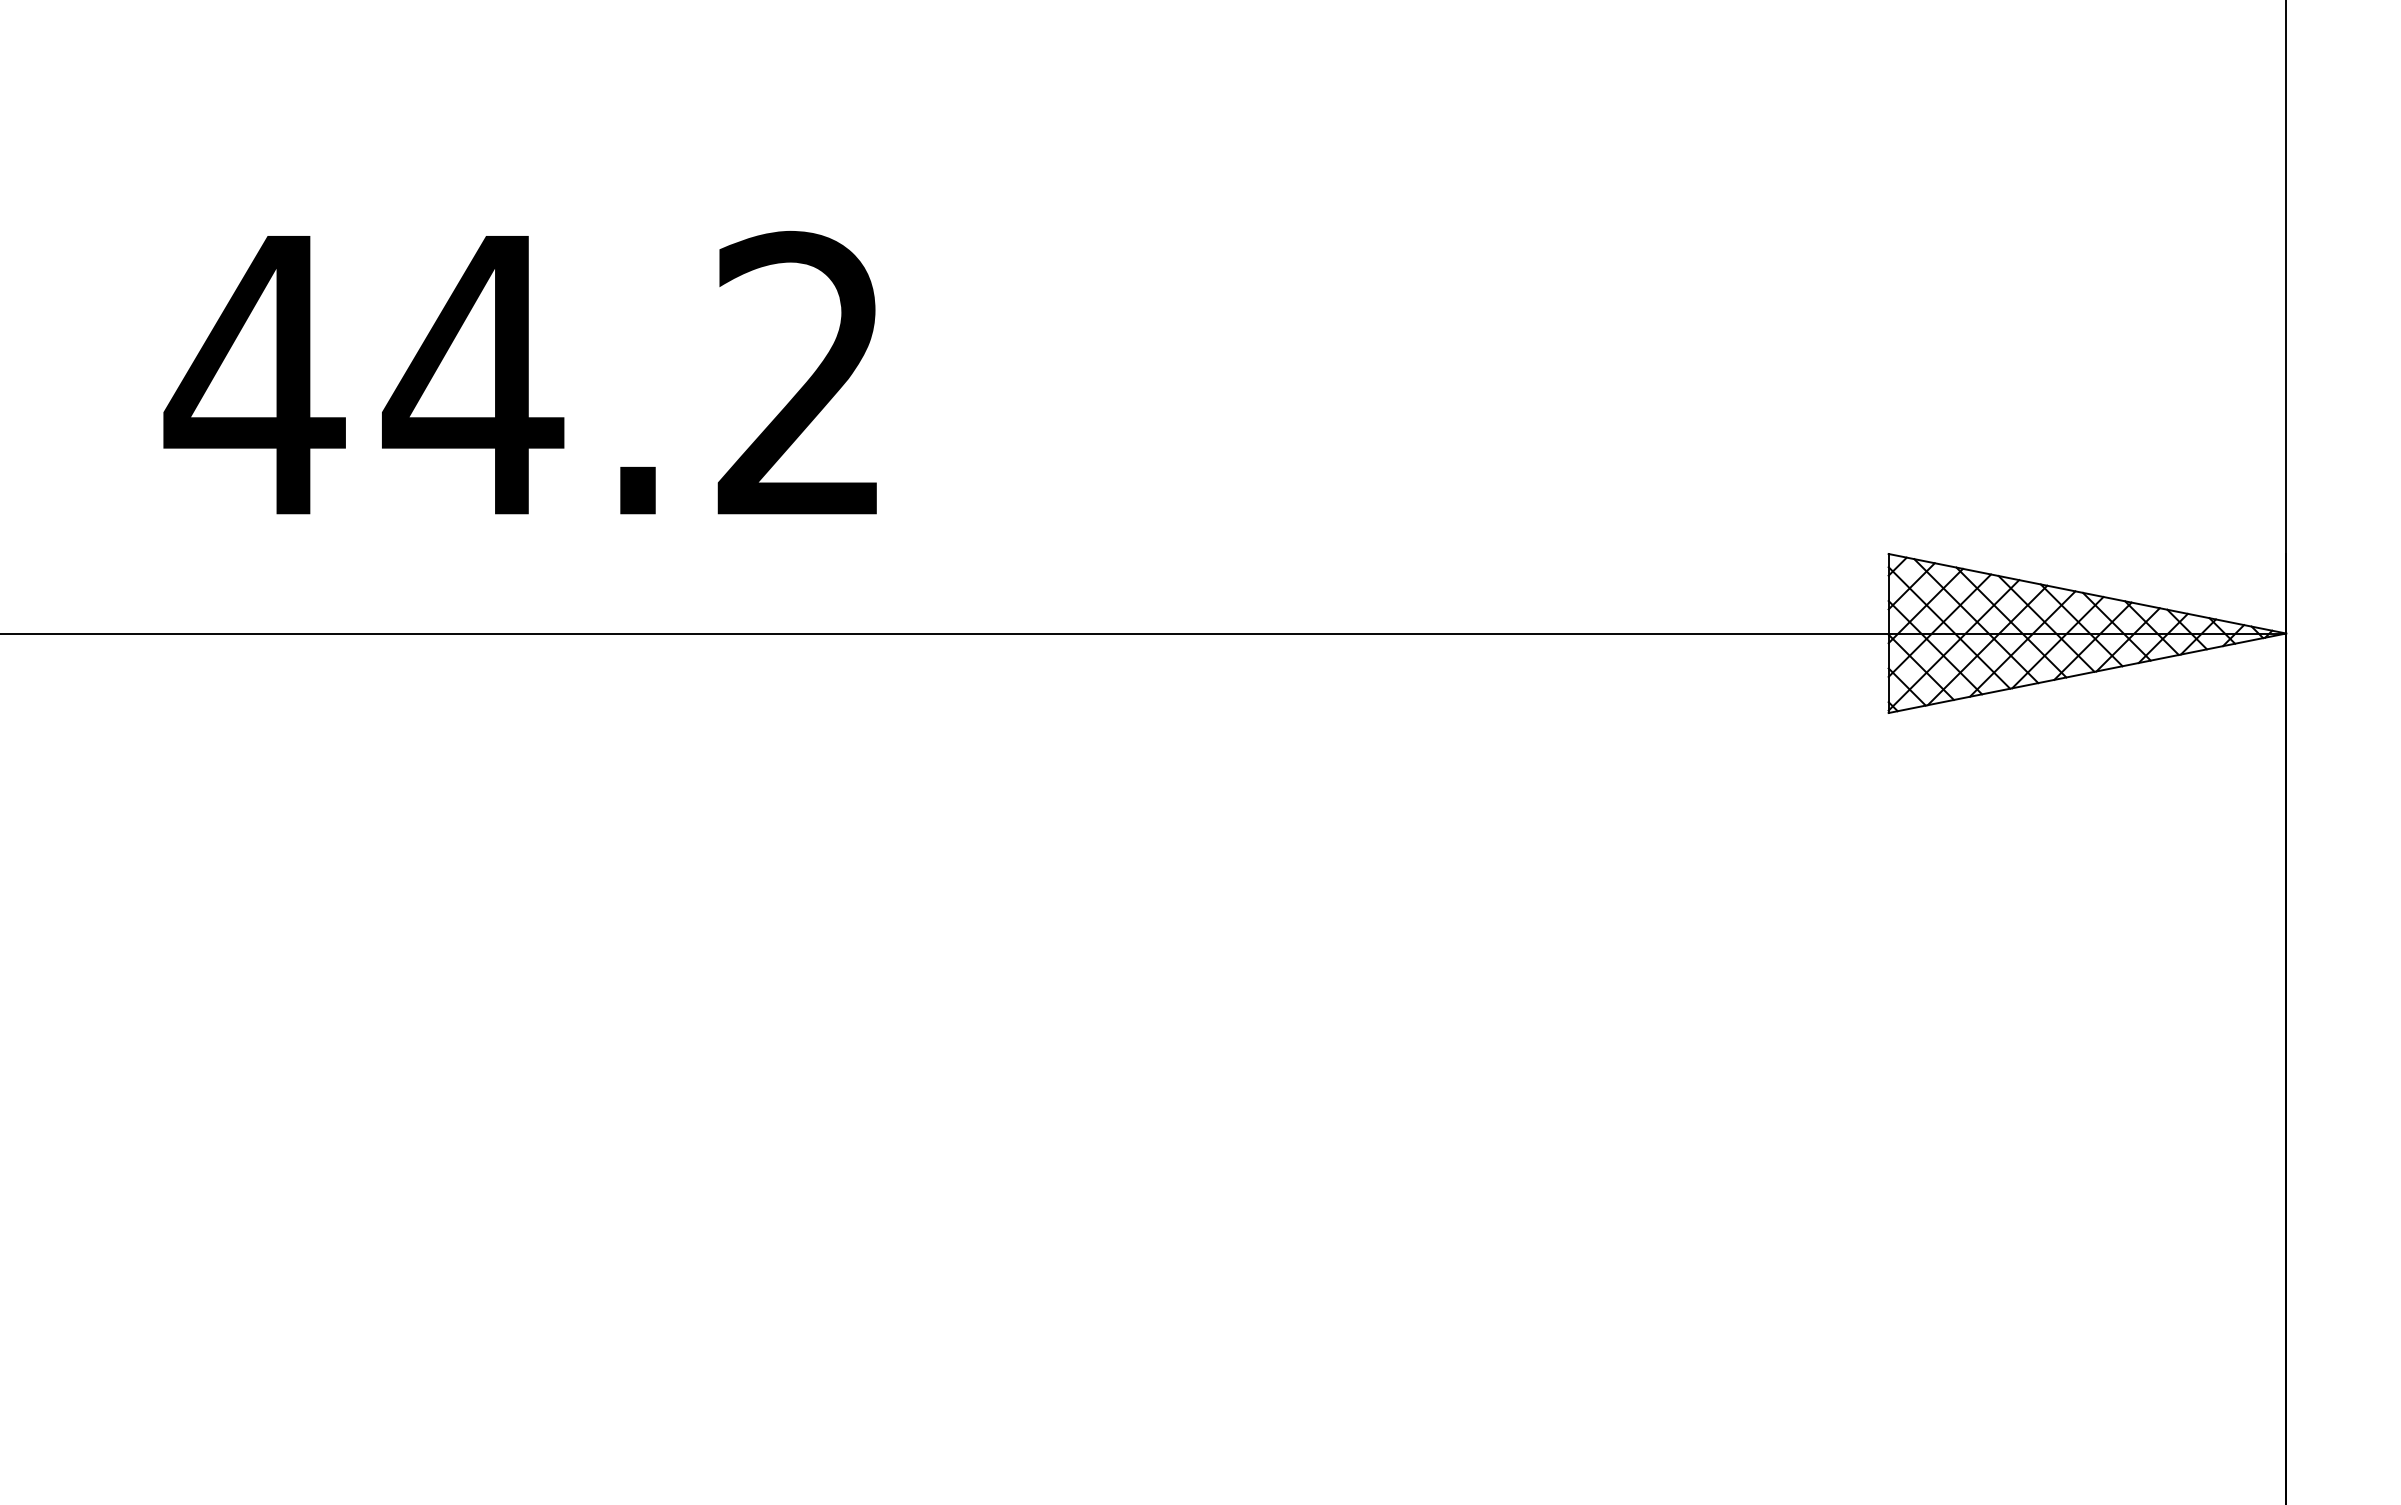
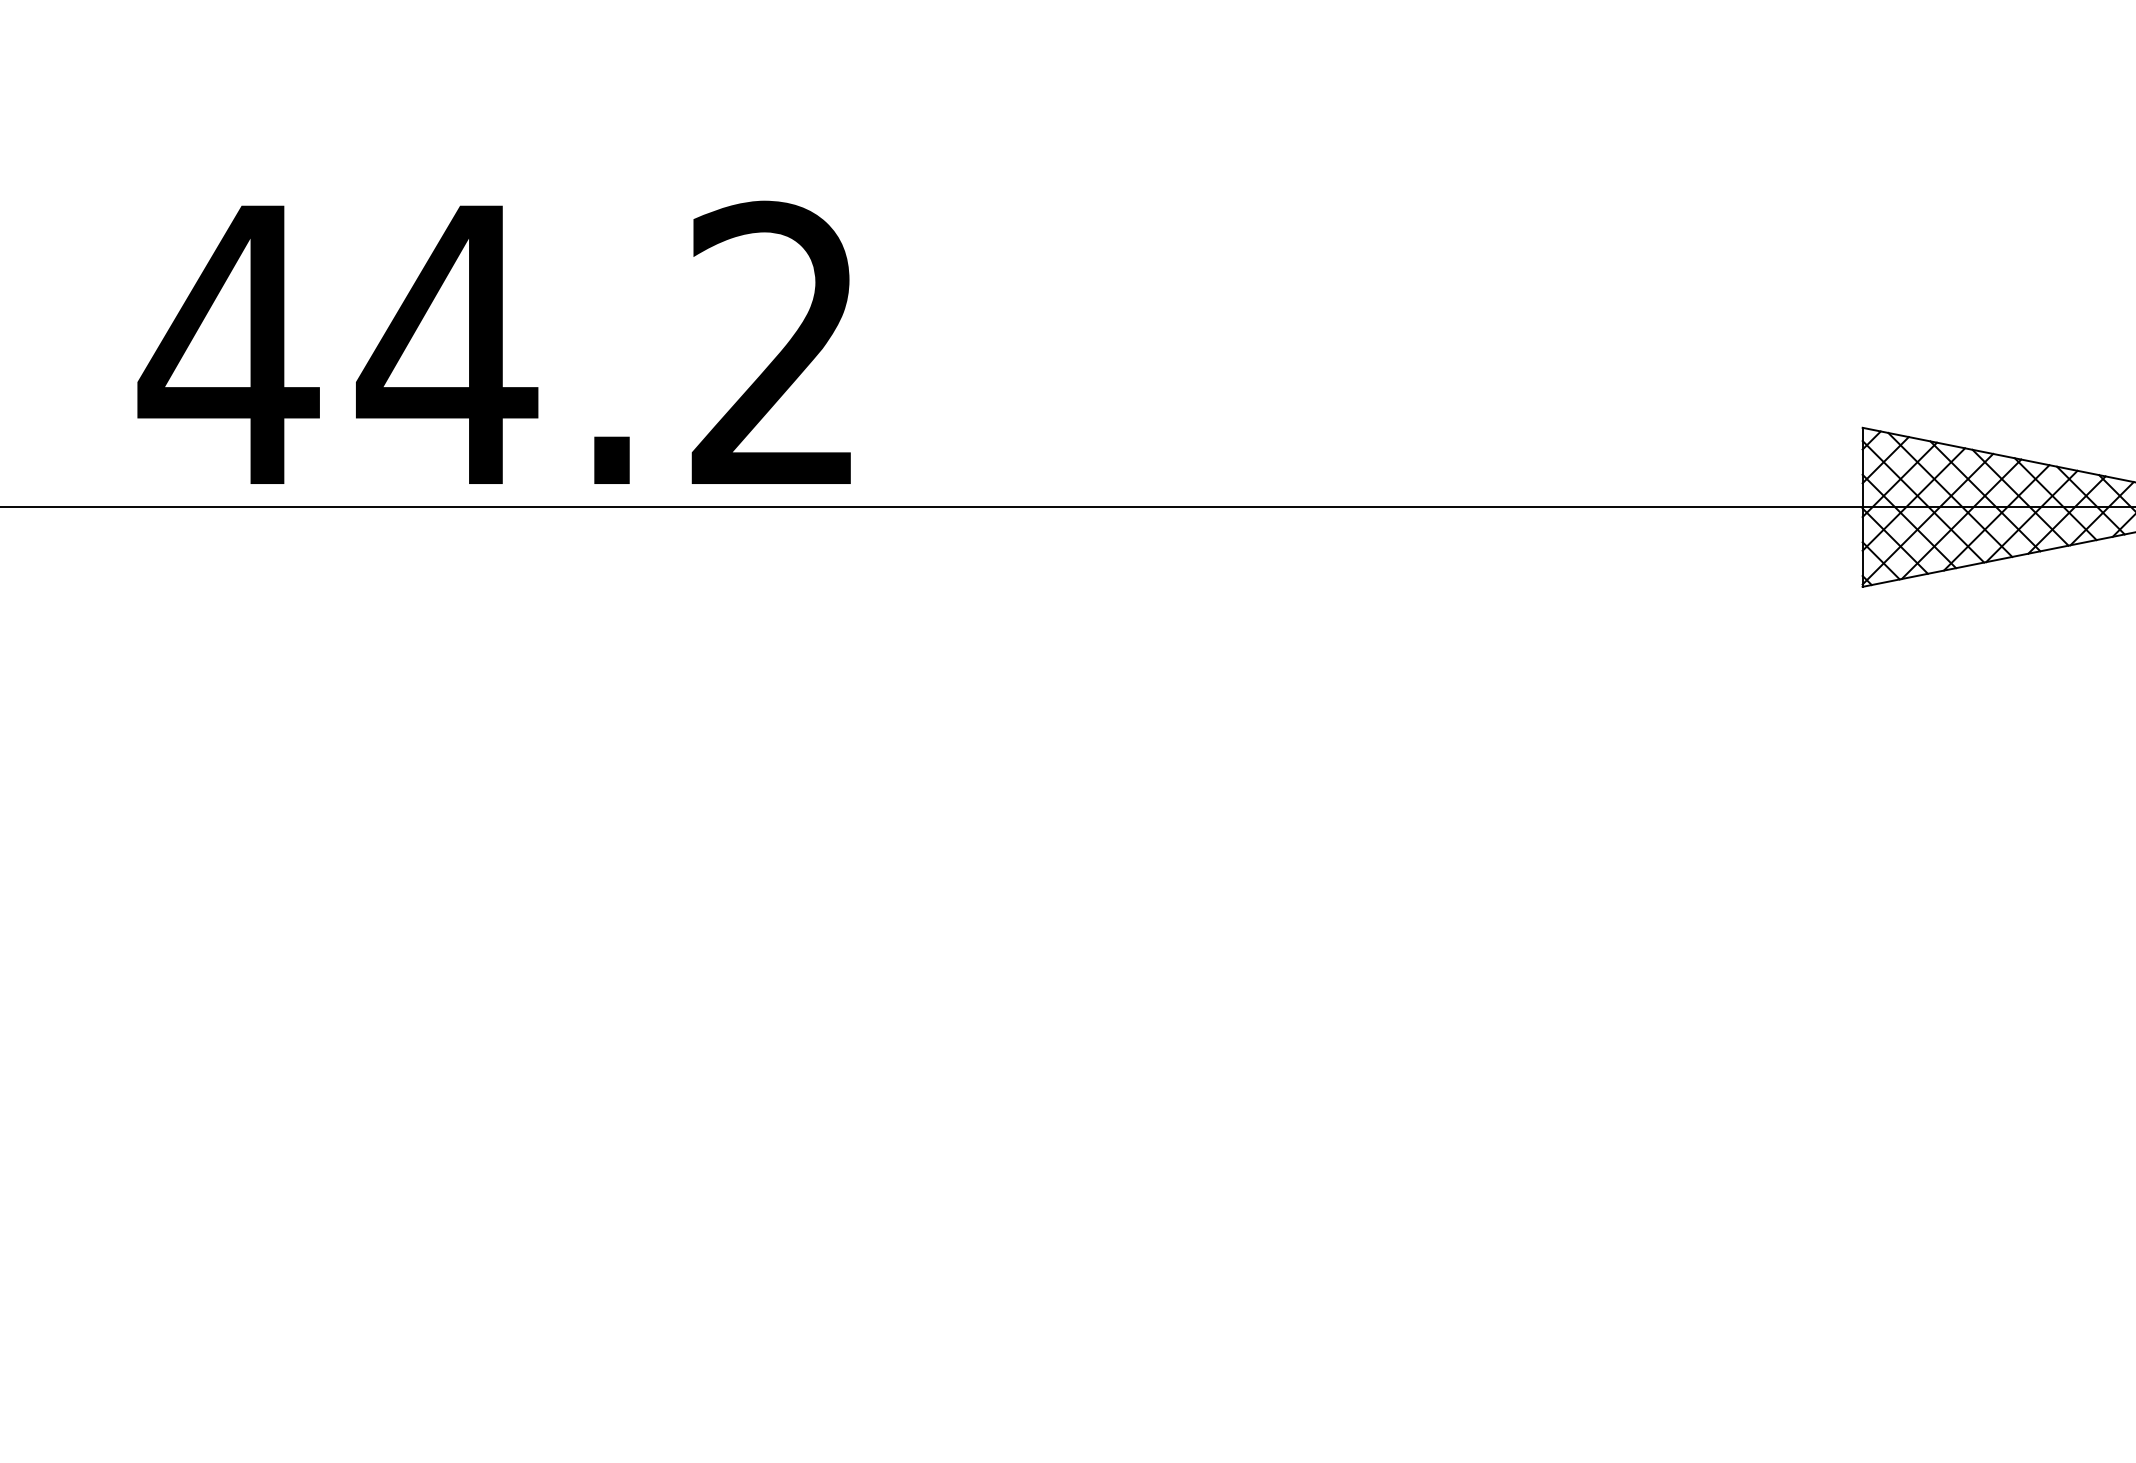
text: (519, 372) -> (493, 342), moved

